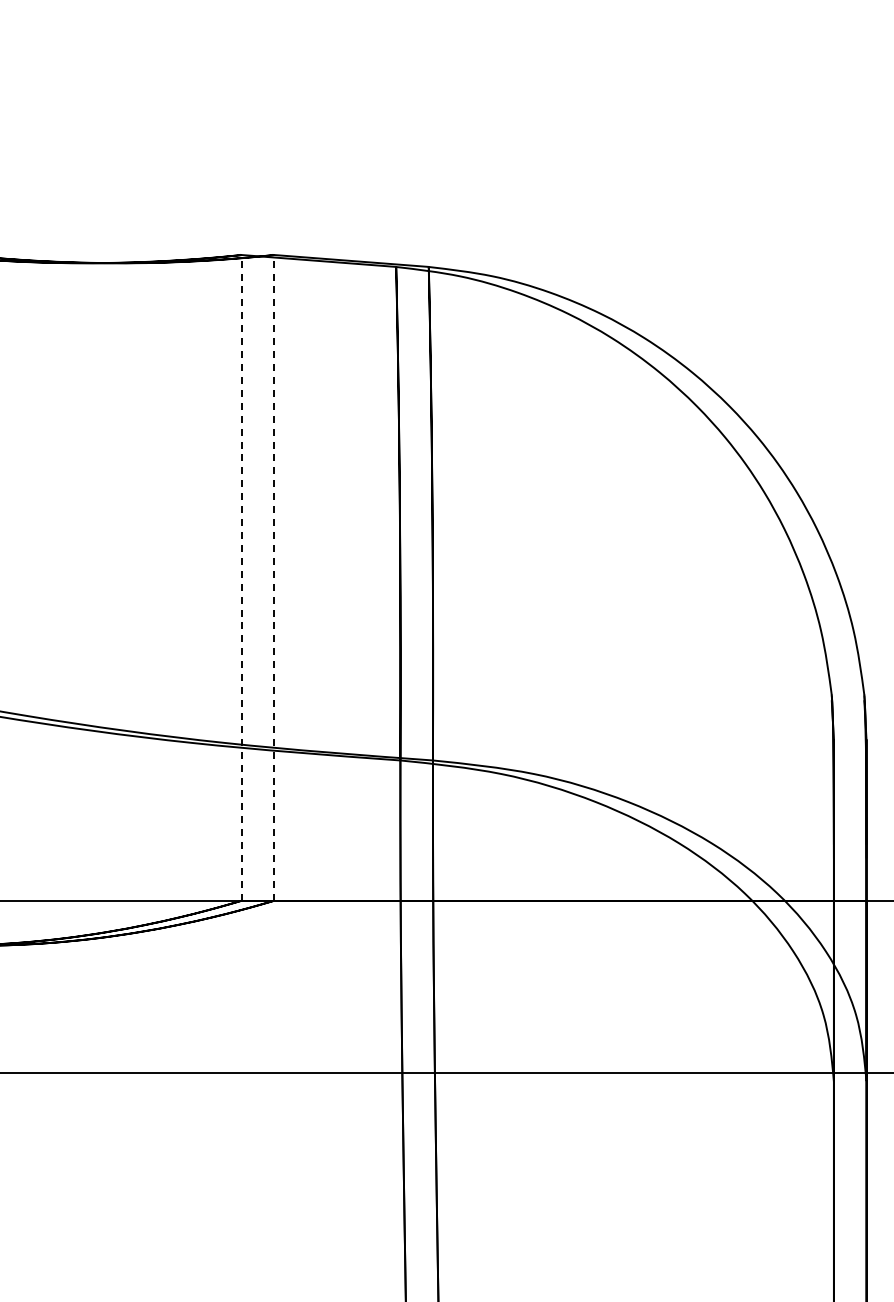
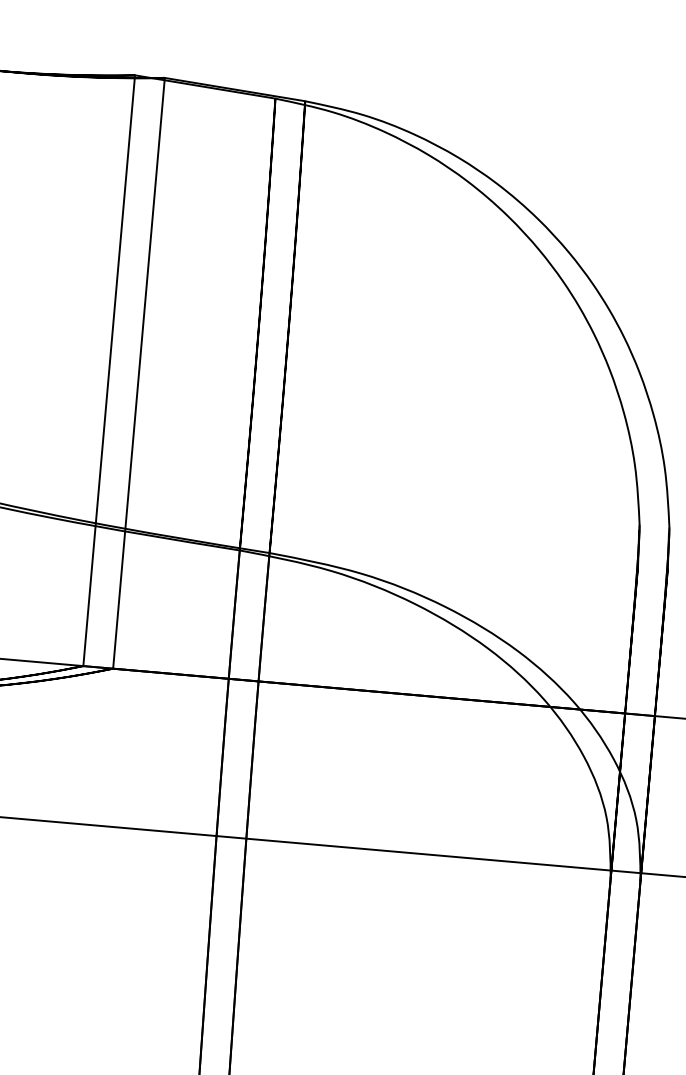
line: (241, 577) -> (109, 370), dashed -> solid
line: (274, 577) -> (139, 372), dashed -> solid

